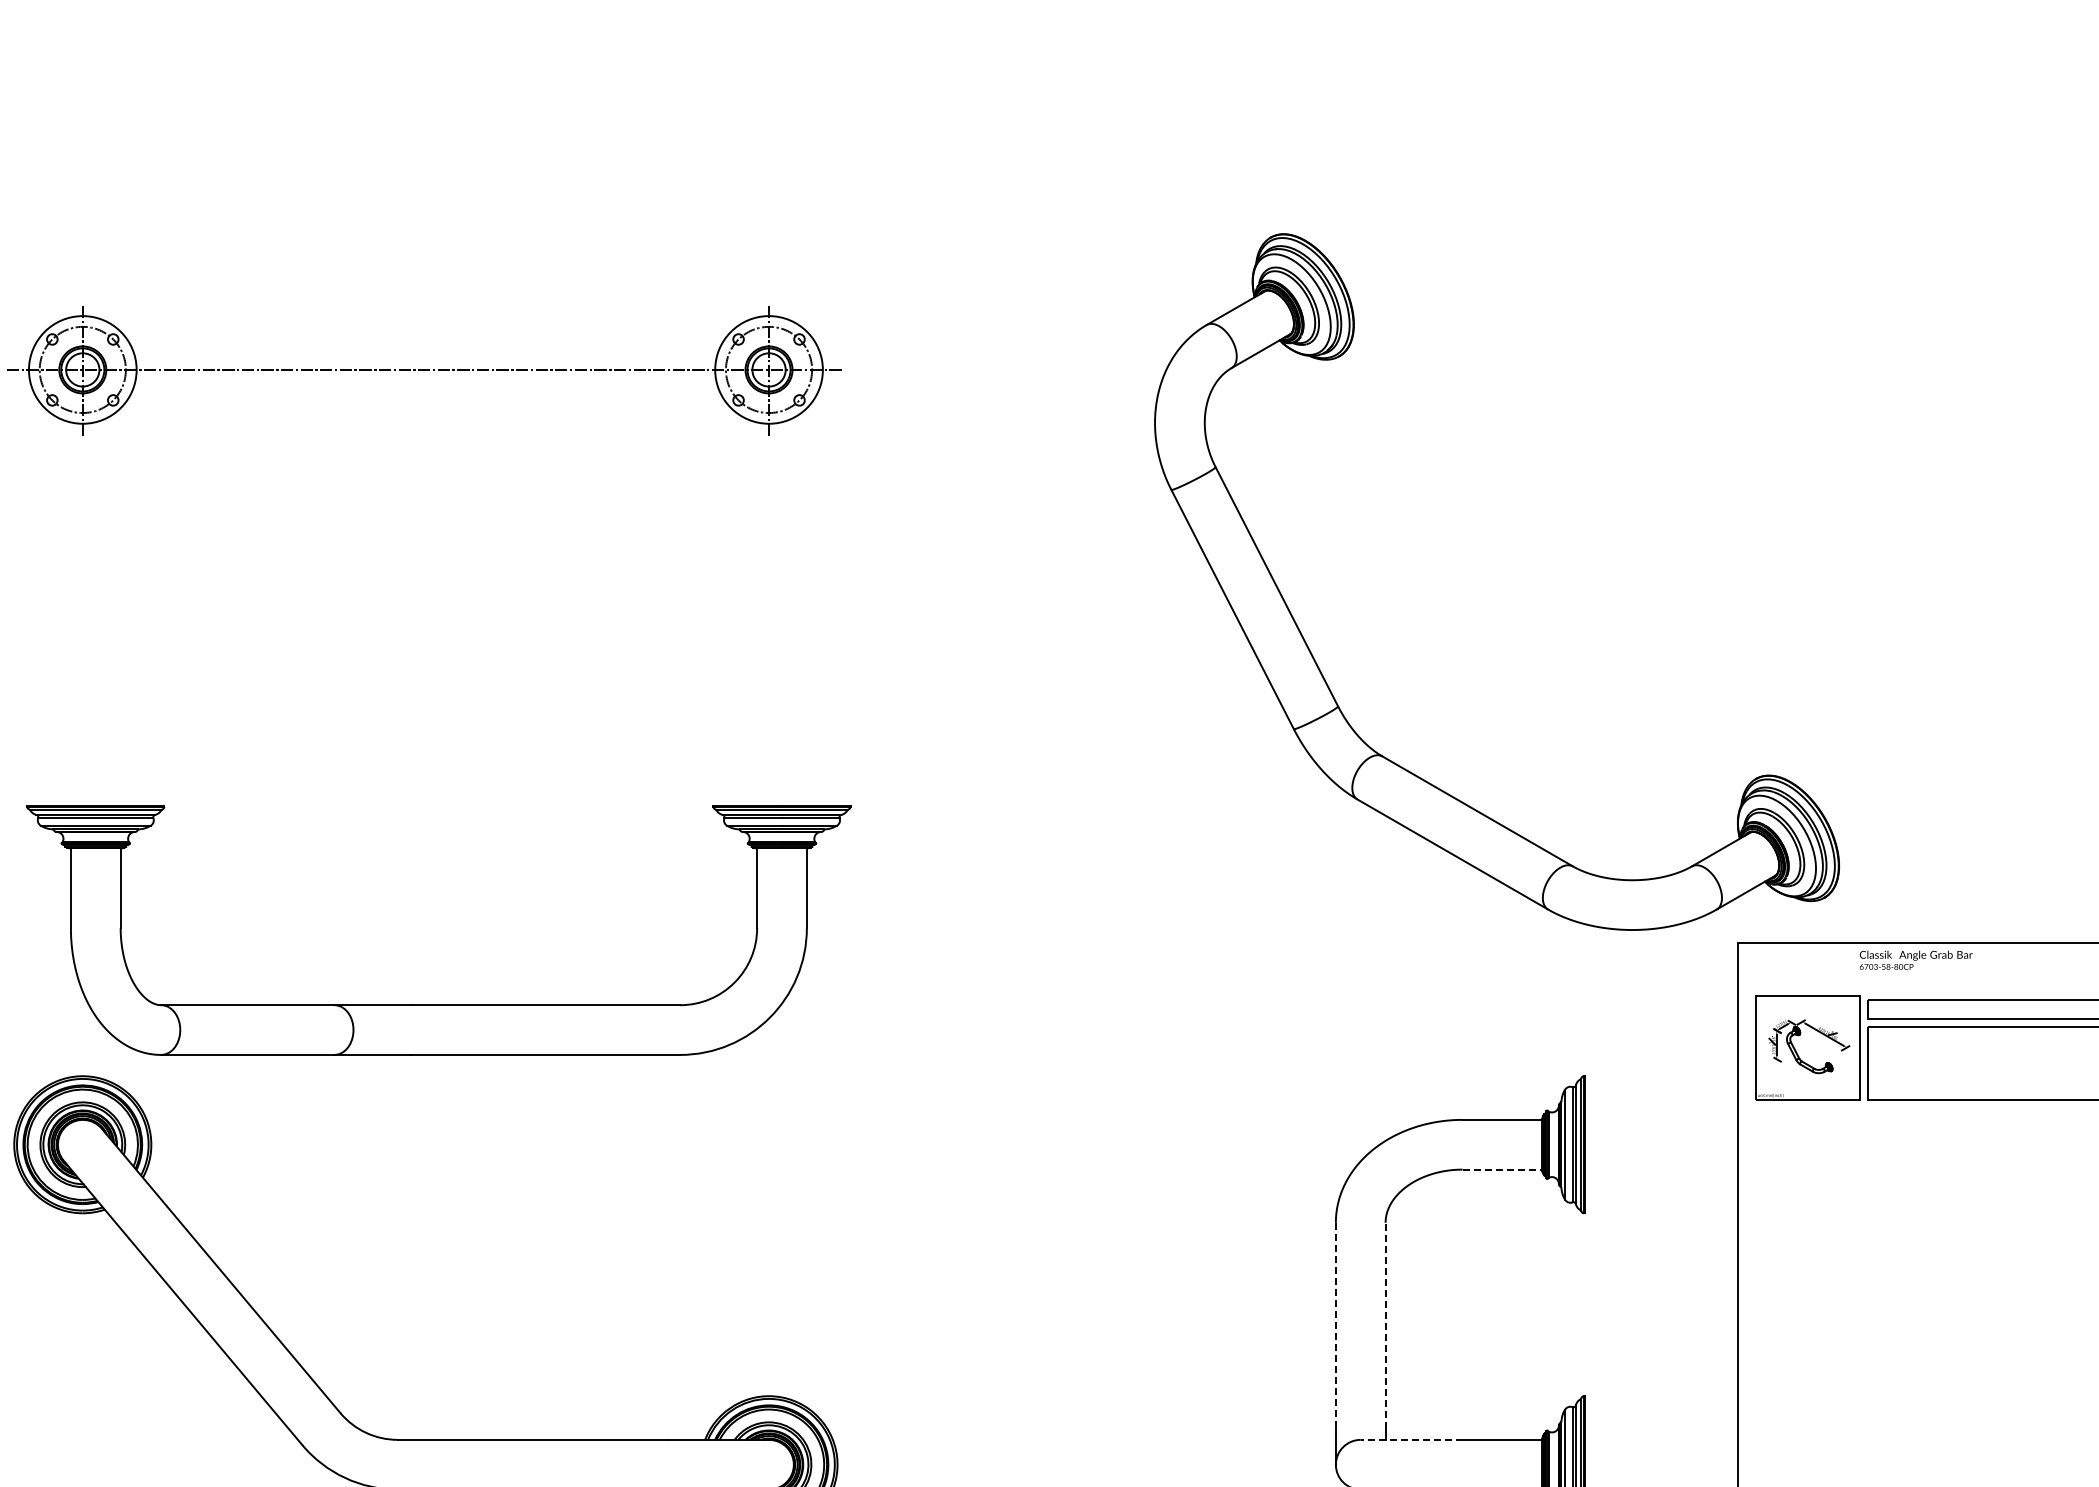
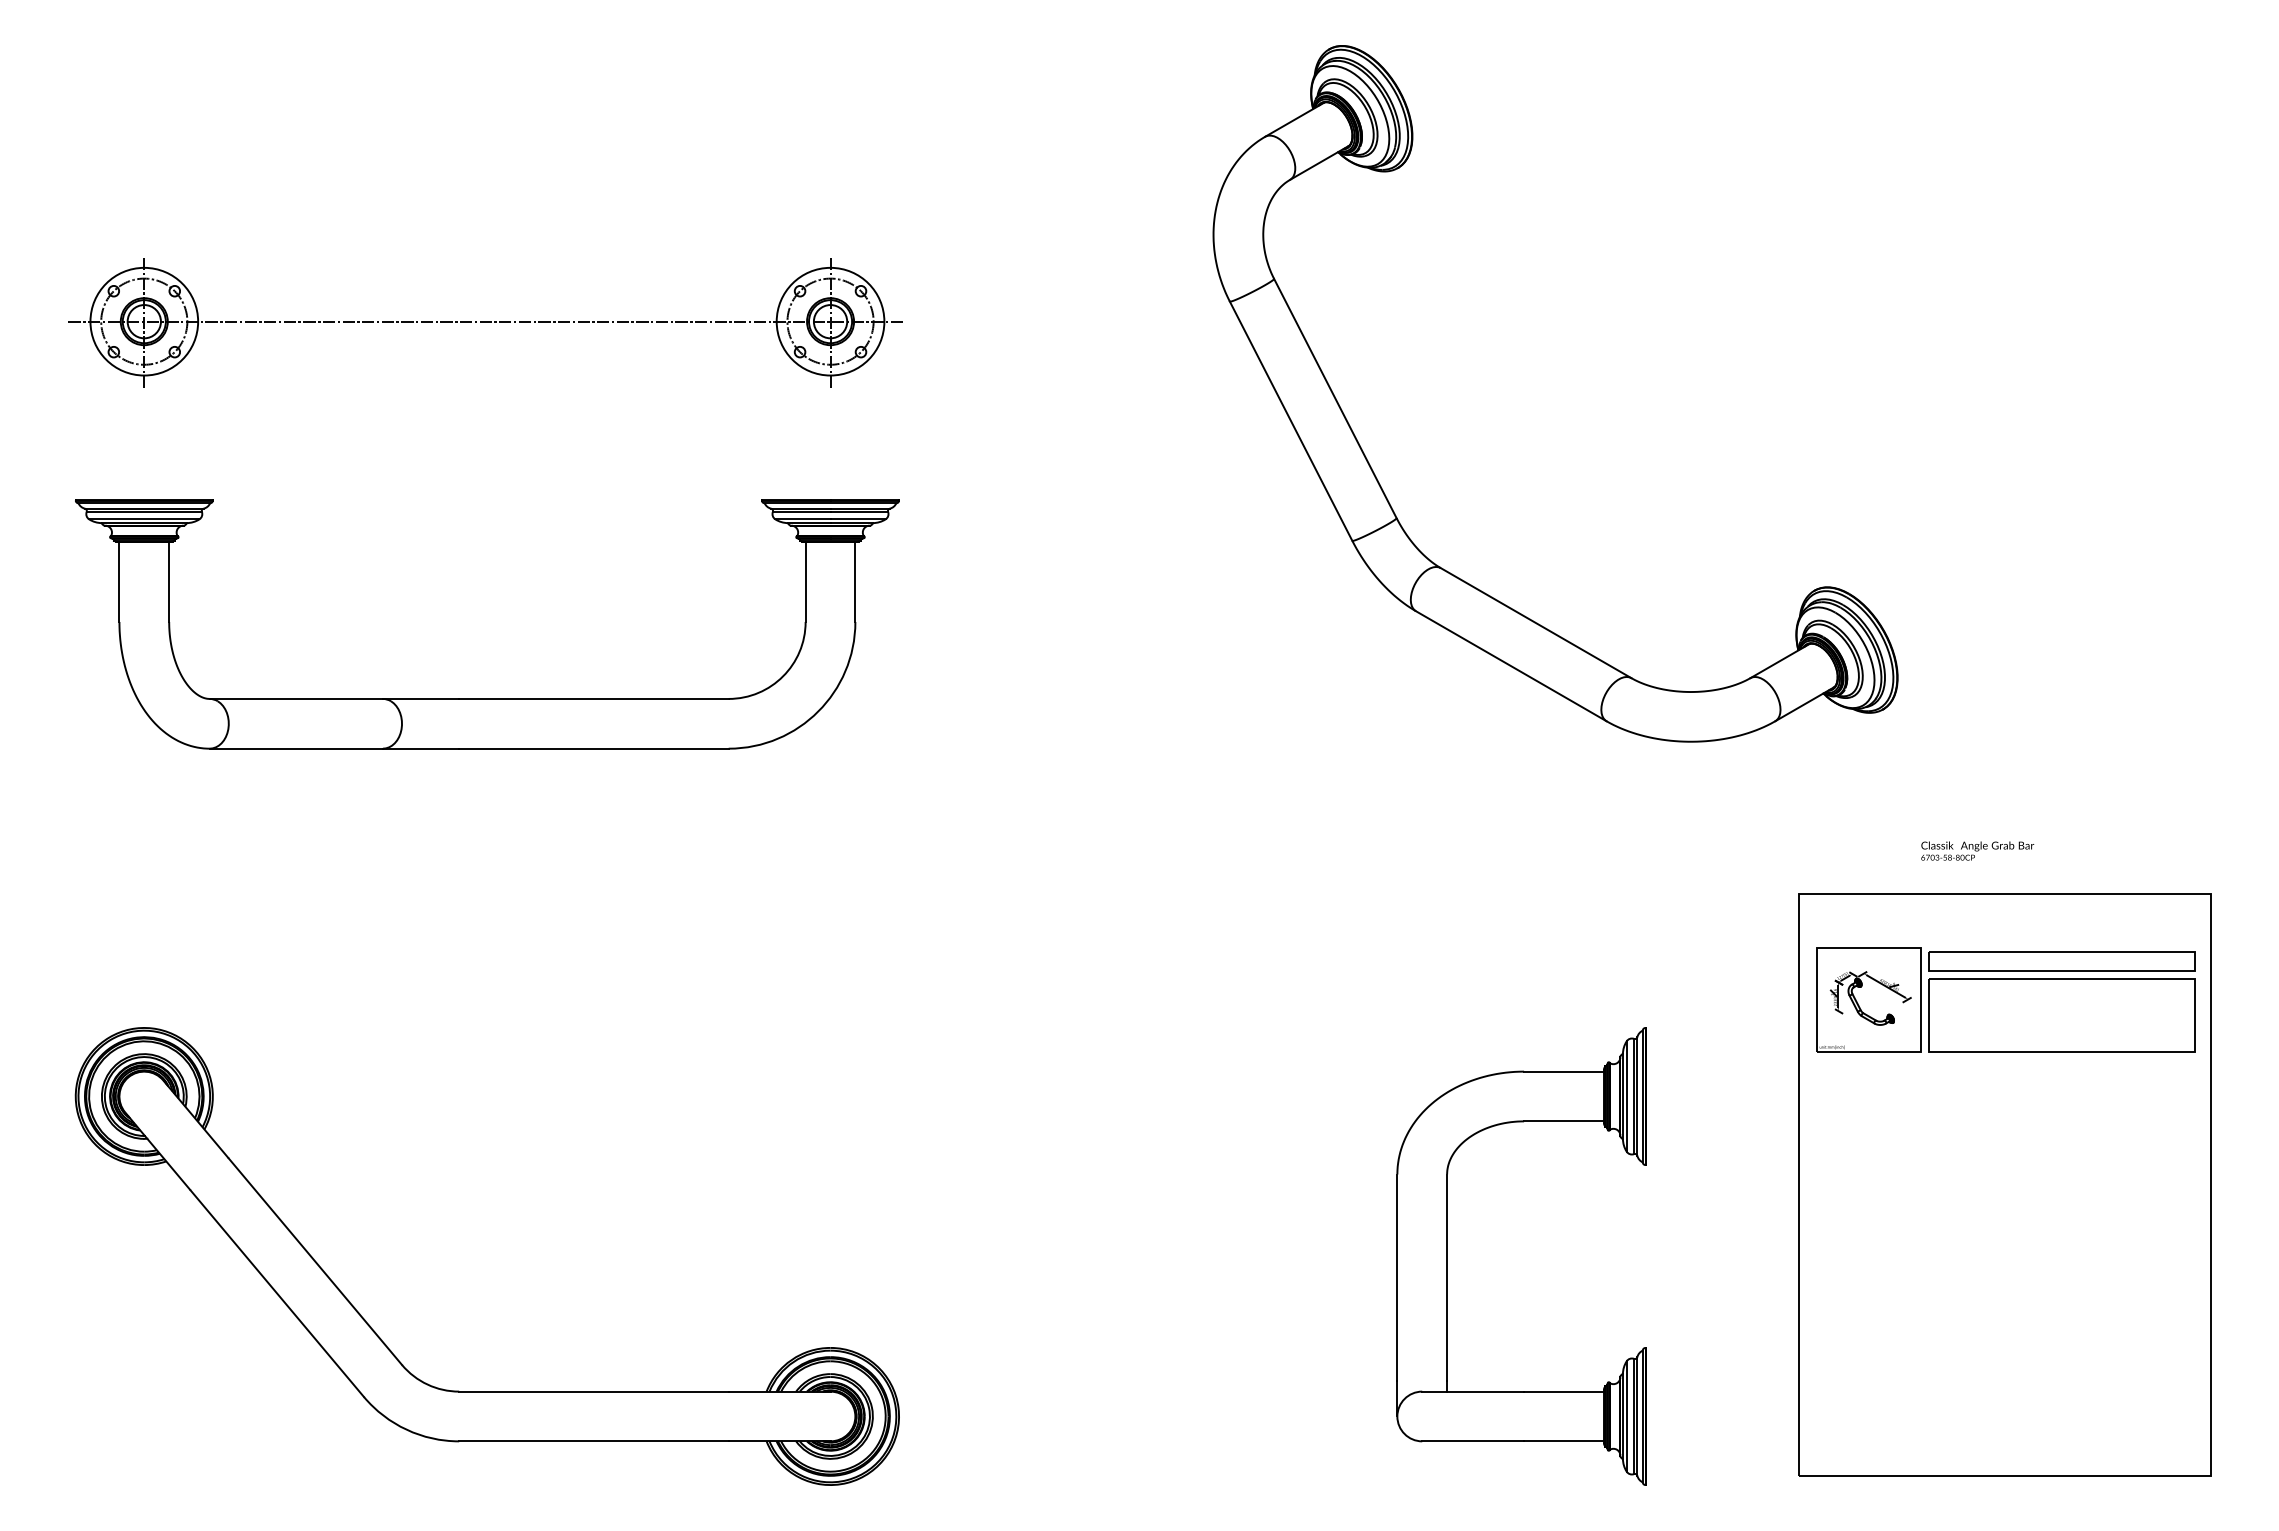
part: (1321, 670) -> (1379, 482), moved
text: (1916, 959) -> (1977, 850), moved
part: (439, 1004) -> (487, 698), moved
line: (1503, 1169) -> (1564, 1121), dashed -> solid
line: (1386, 1325) -> (1447, 1277), dashed -> solid
line: (1336, 1326) -> (1397, 1278), dashed -> solid
line: (1412, 1439) -> (1473, 1391), dashed -> solid

